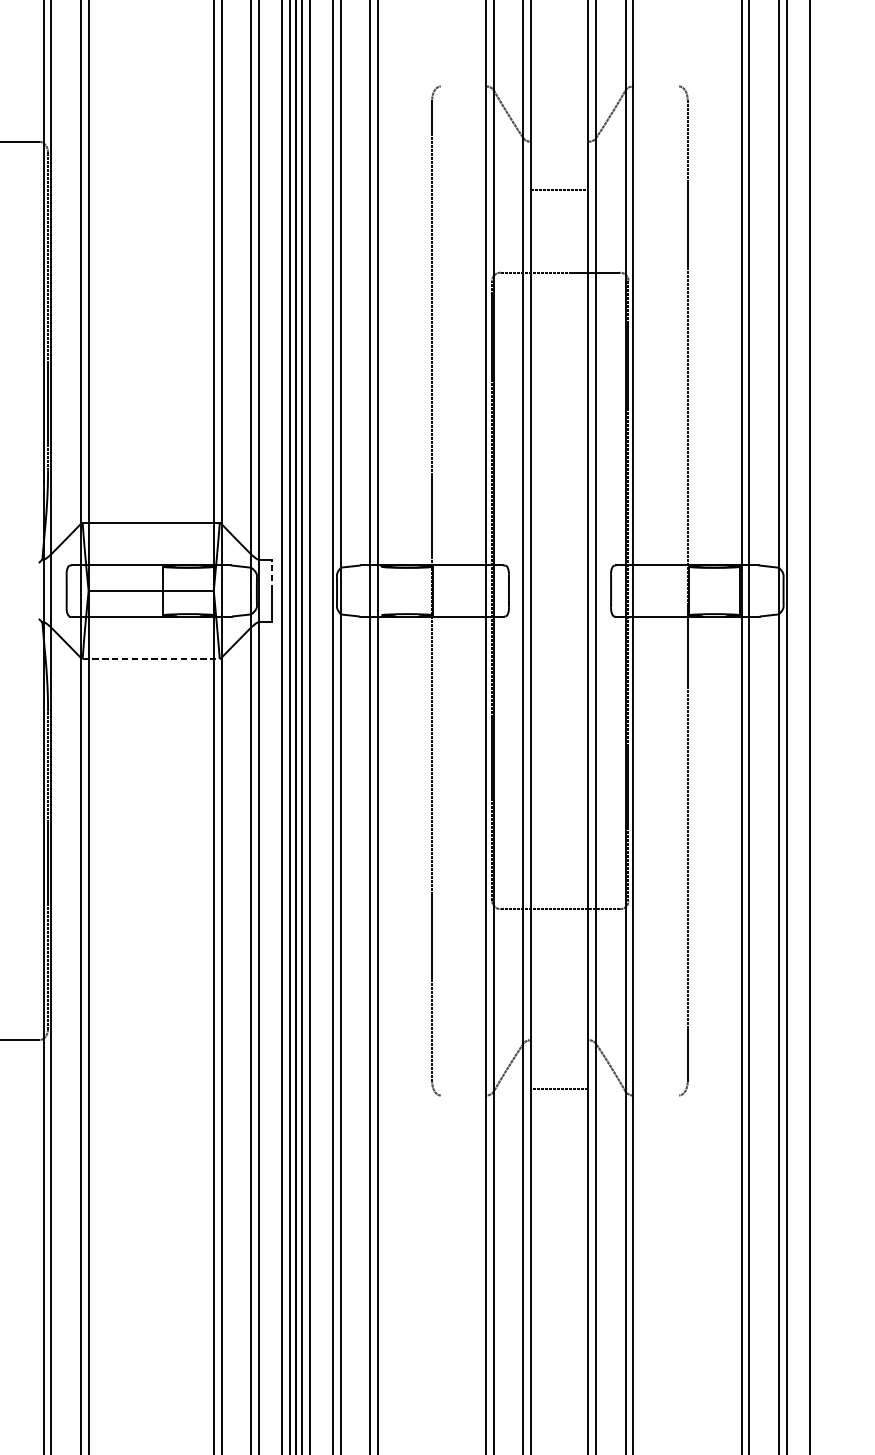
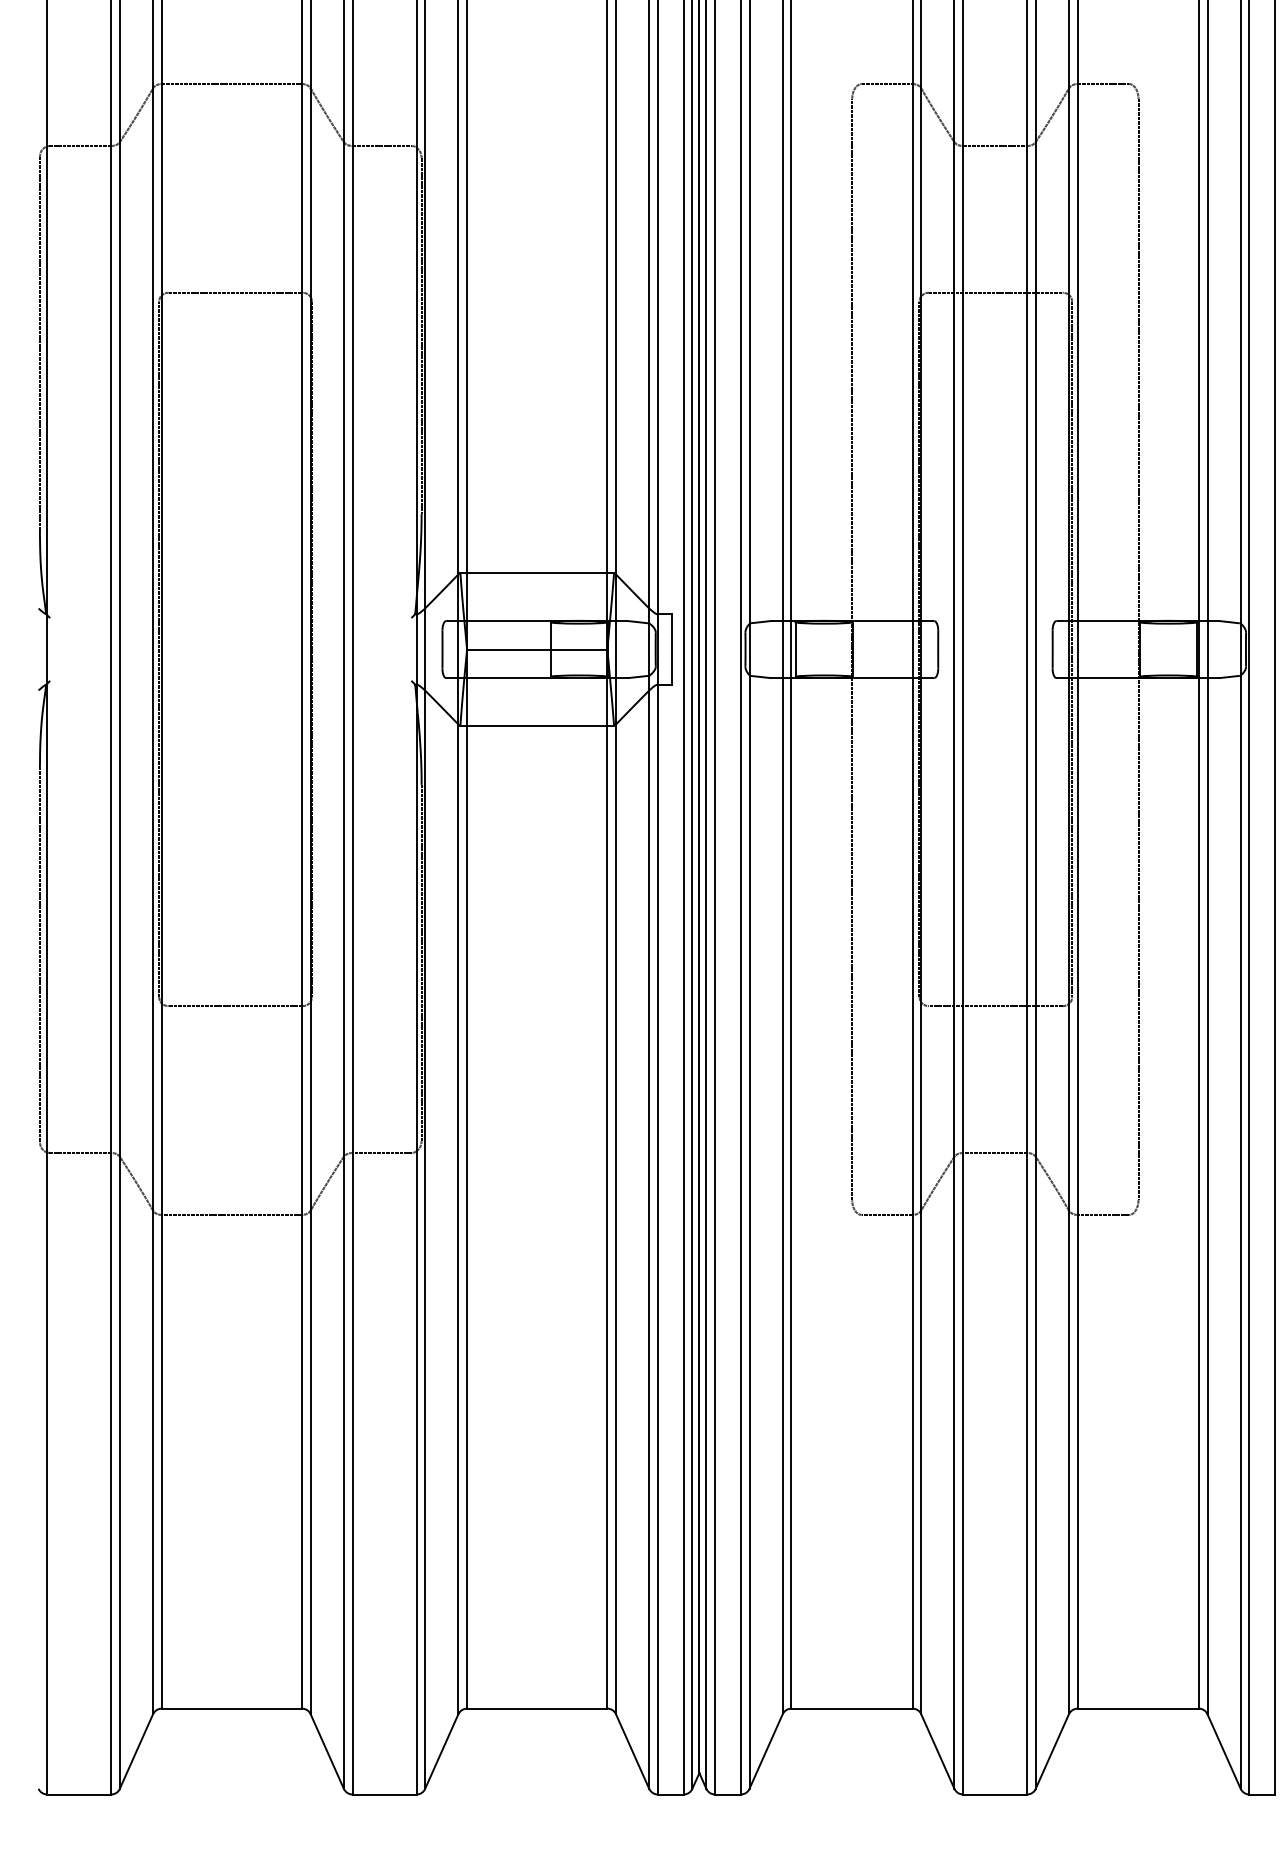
line: (462, 85) -> (886, 83), added
line: (655, 85) -> (1102, 83), added
line: (560, 190) -> (995, 146), moved
line: (271, 574) -> (672, 631), dashed -> solid
line: (381, 590) -> (795, 649), added
line: (151, 658) -> (537, 725), dashed -> solid
line: (560, 1088) -> (995, 1152), moved
line: (462, 1095) -> (886, 1214), added
line: (655, 1095) -> (1102, 1214), added

